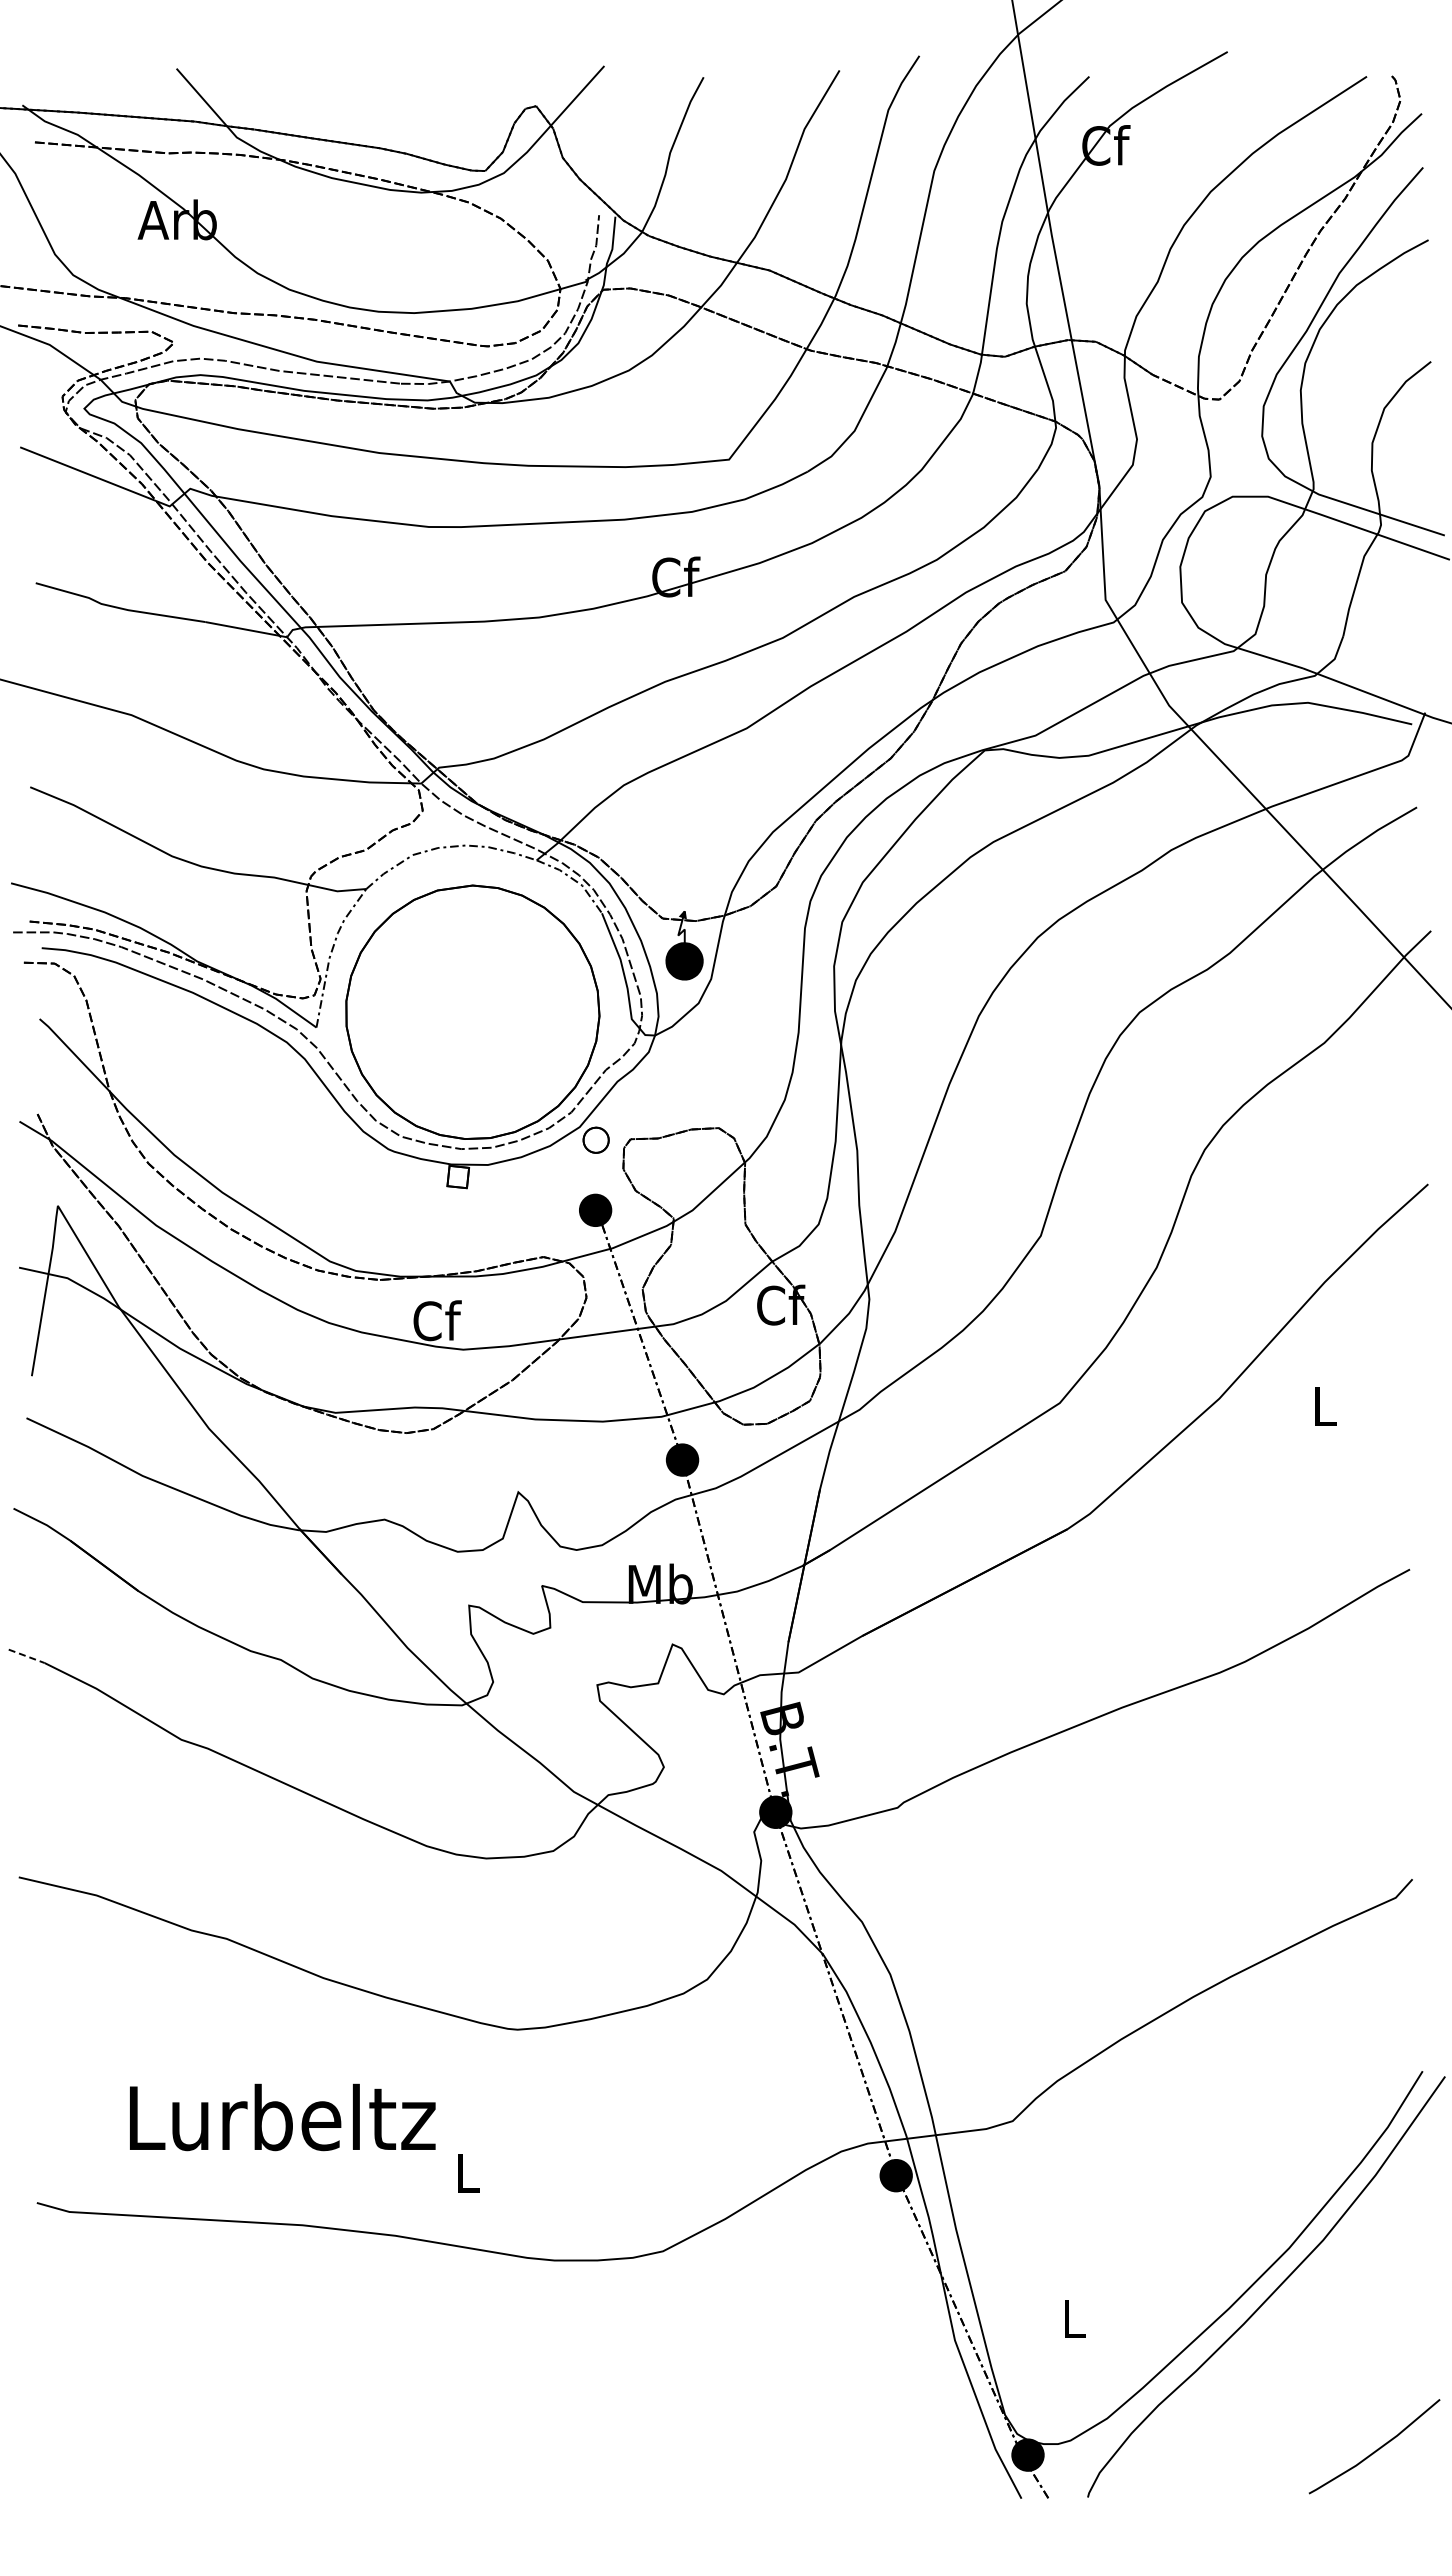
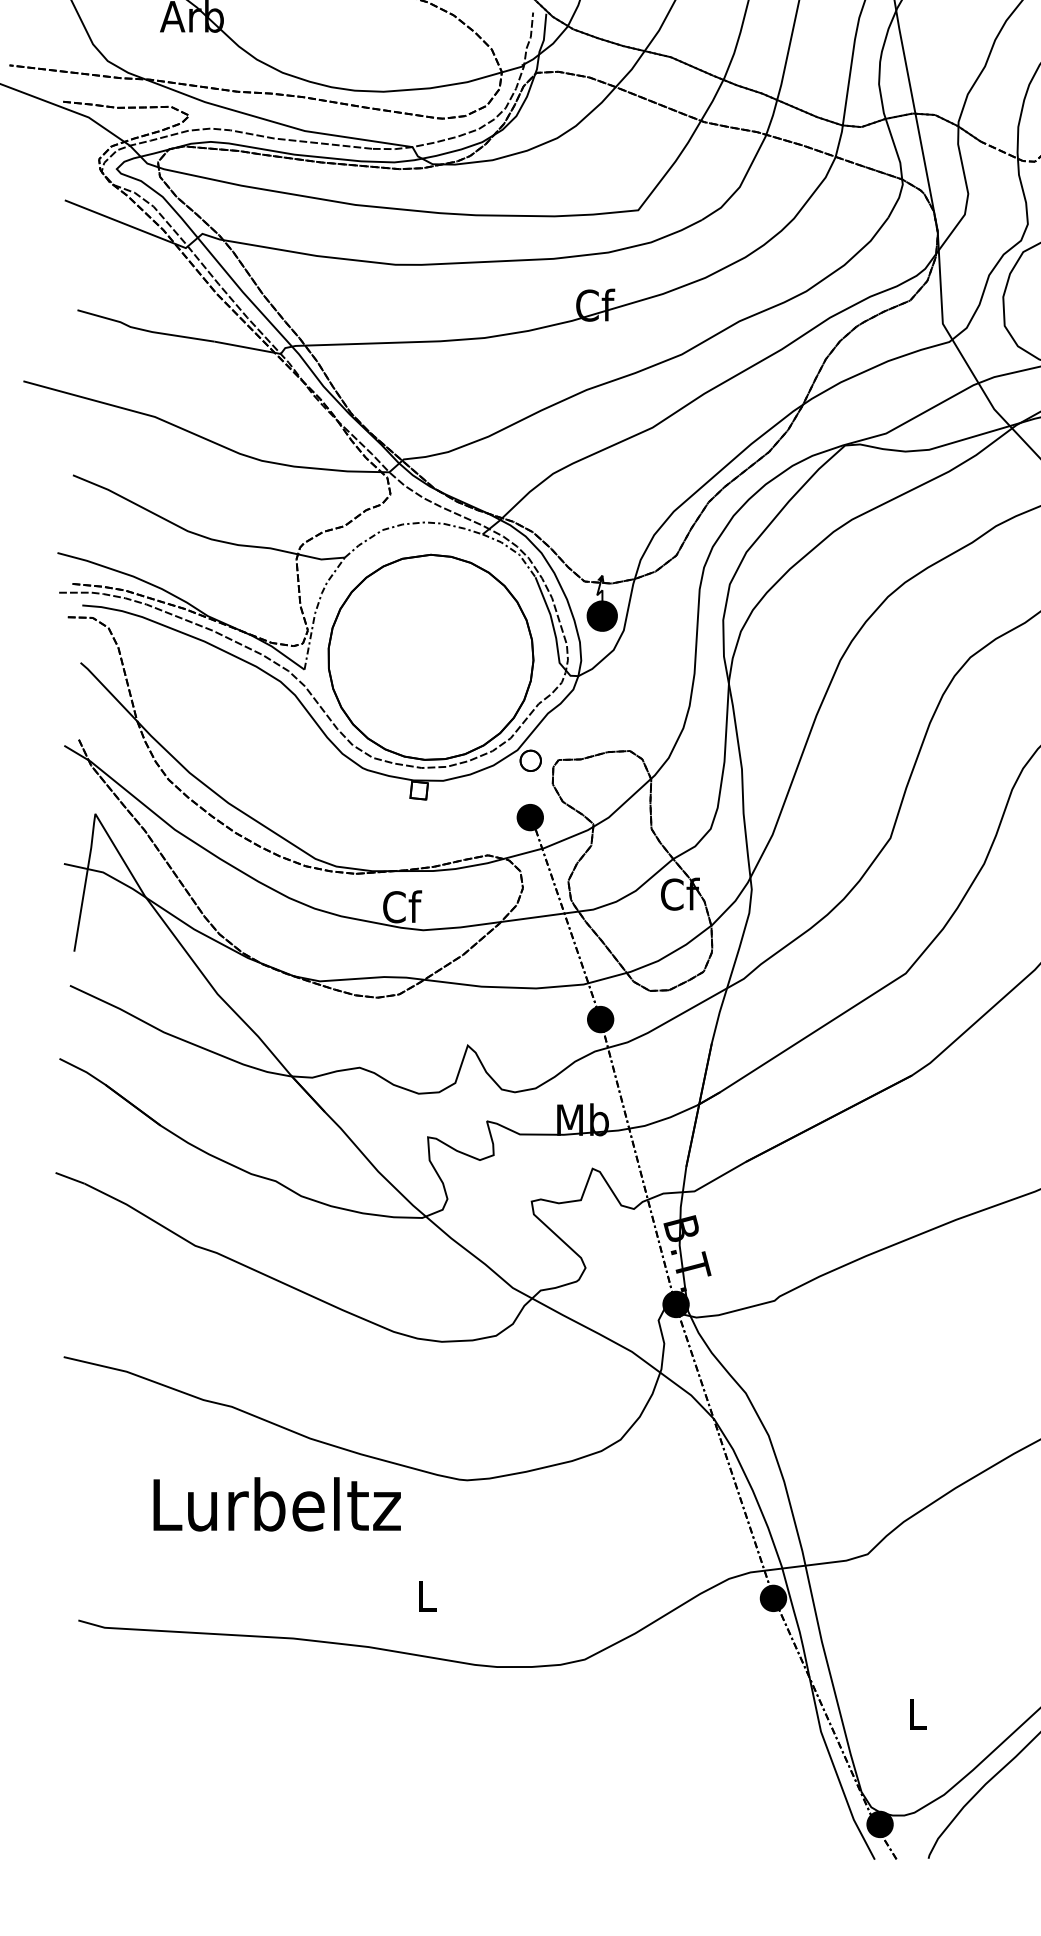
line: (27, 1656) -> (70, 1178), dashed -> solid
text: (282, 2117) -> (277, 1504), moved

